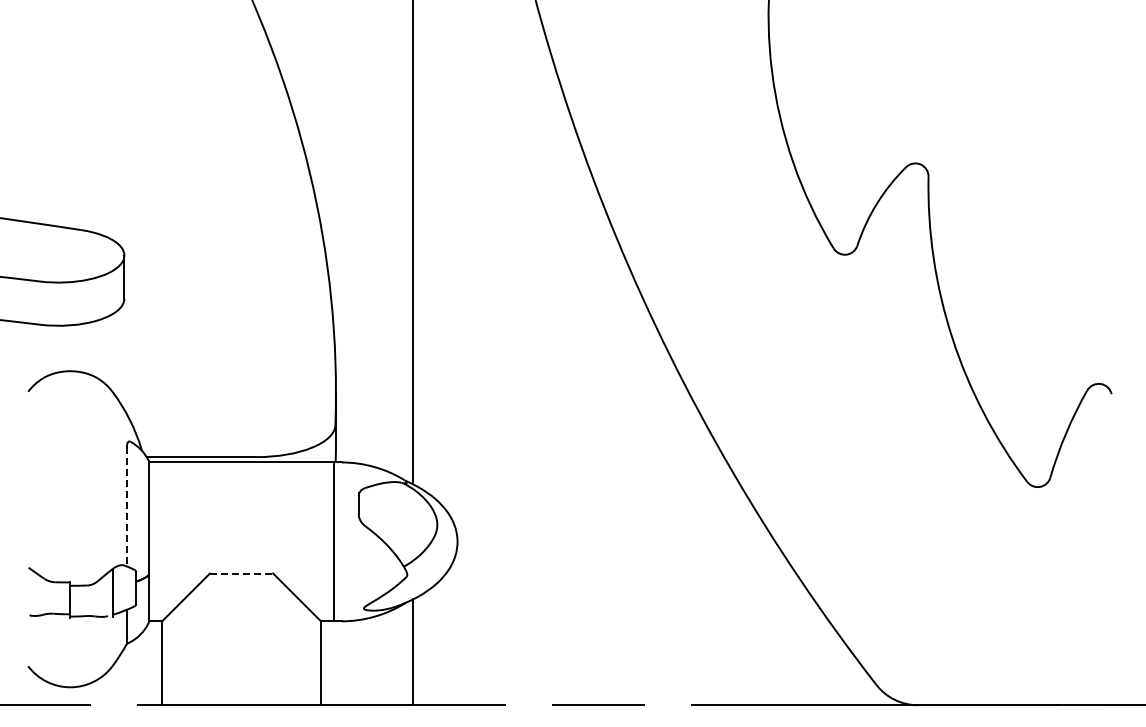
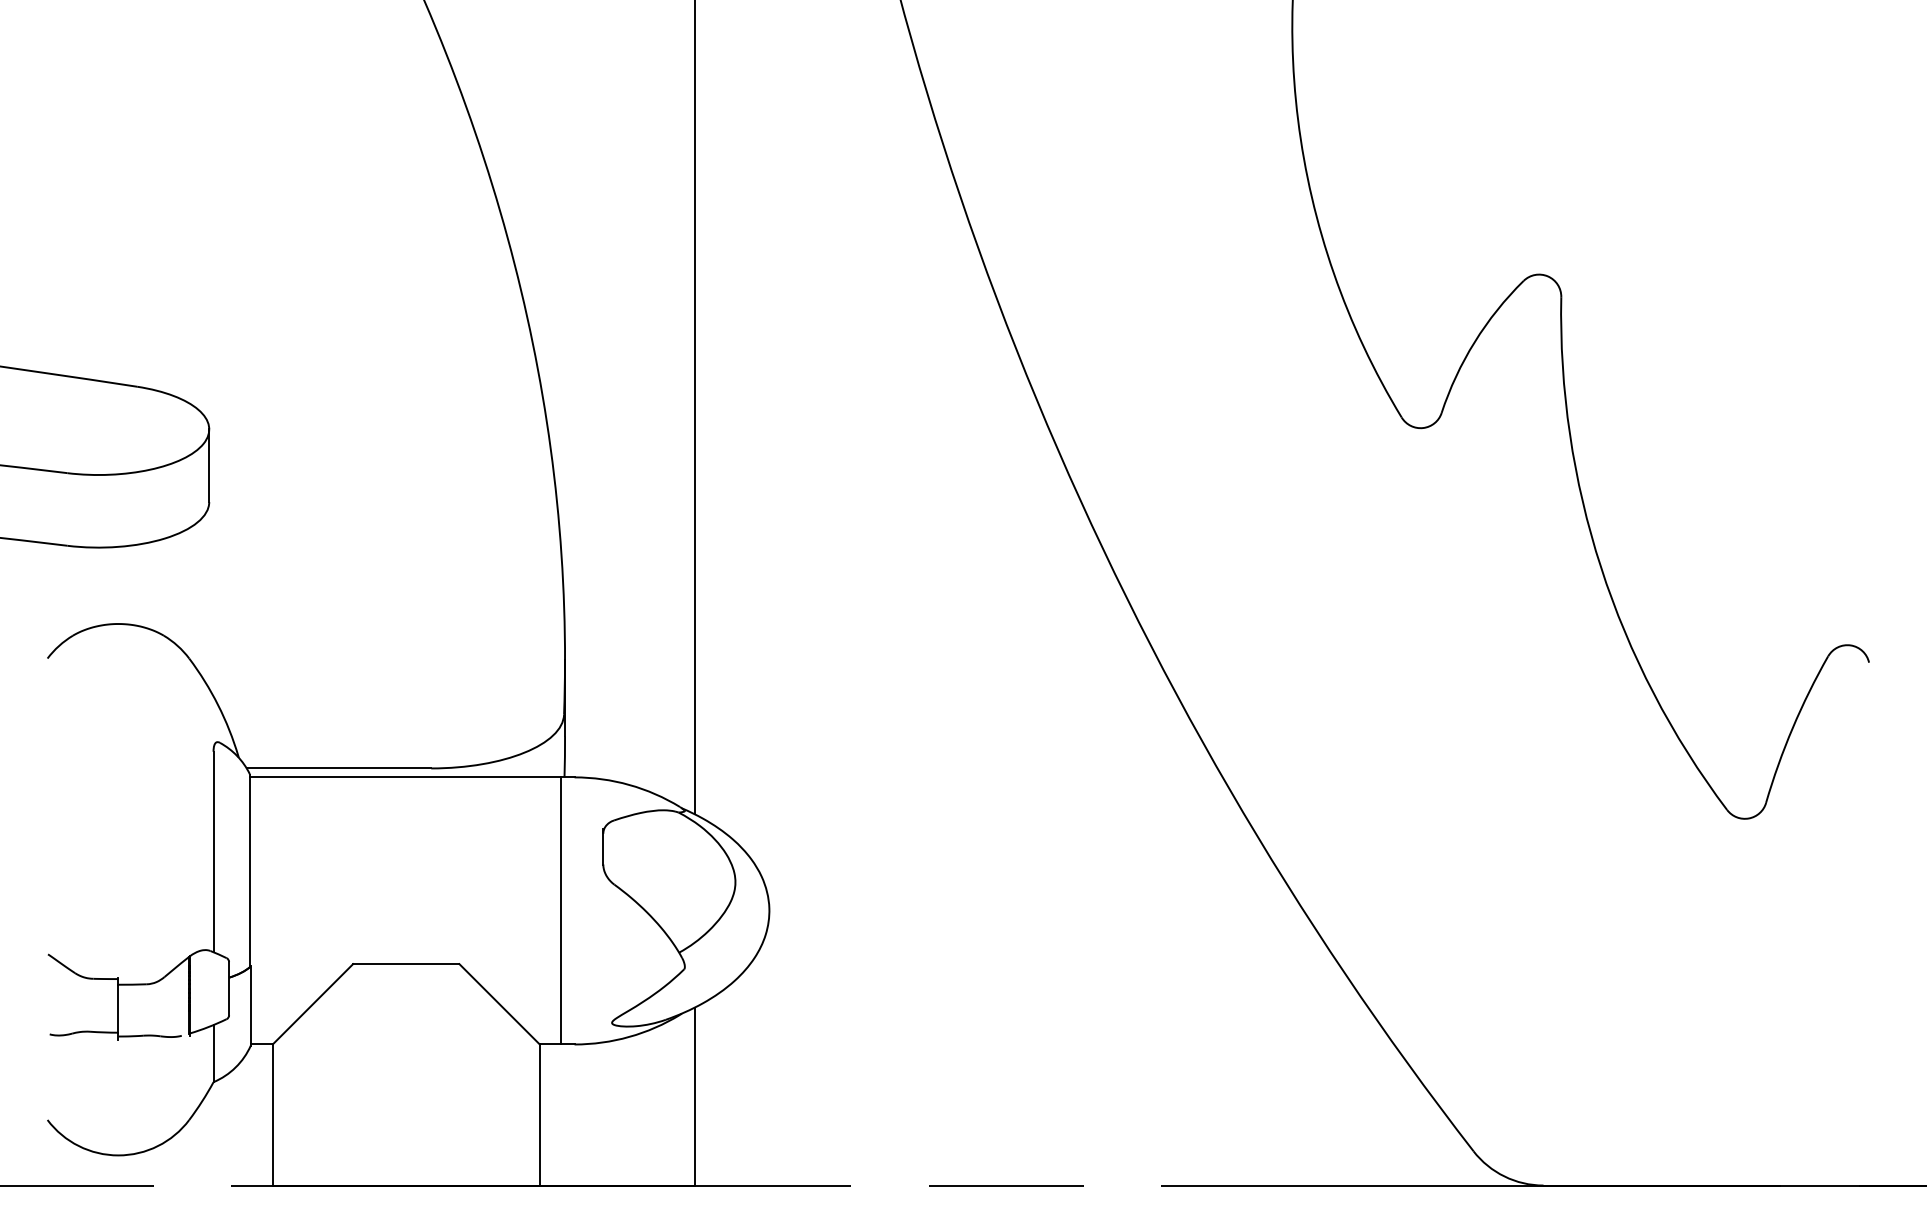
line: (126, 506) -> (212, 851), dashed -> solid
line: (241, 573) -> (406, 964), dashed -> solid

